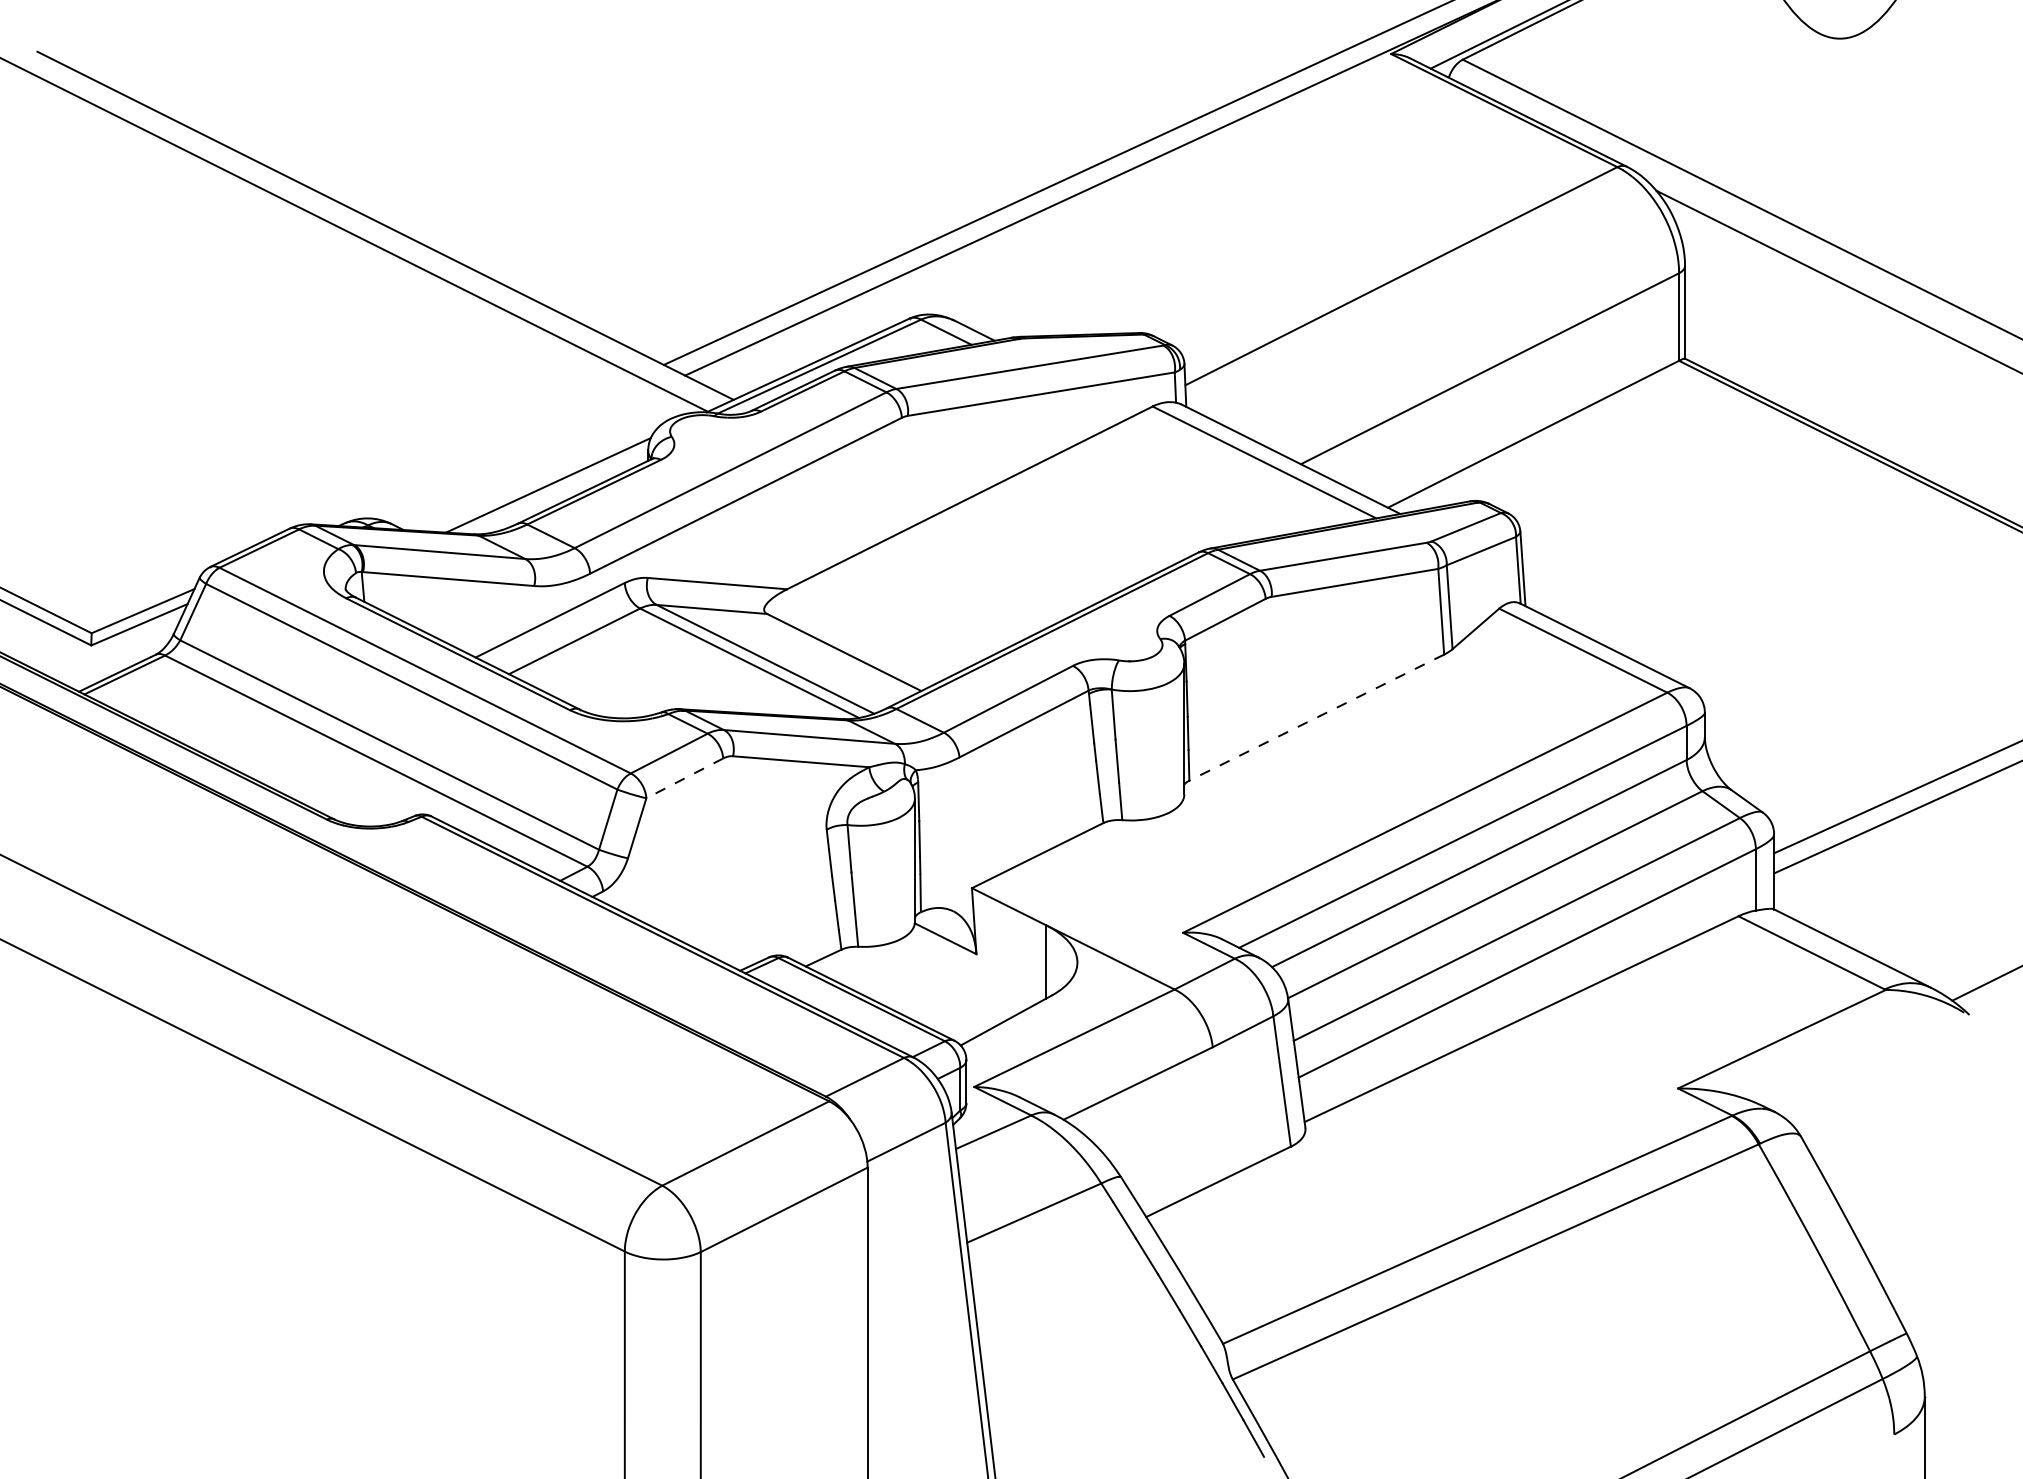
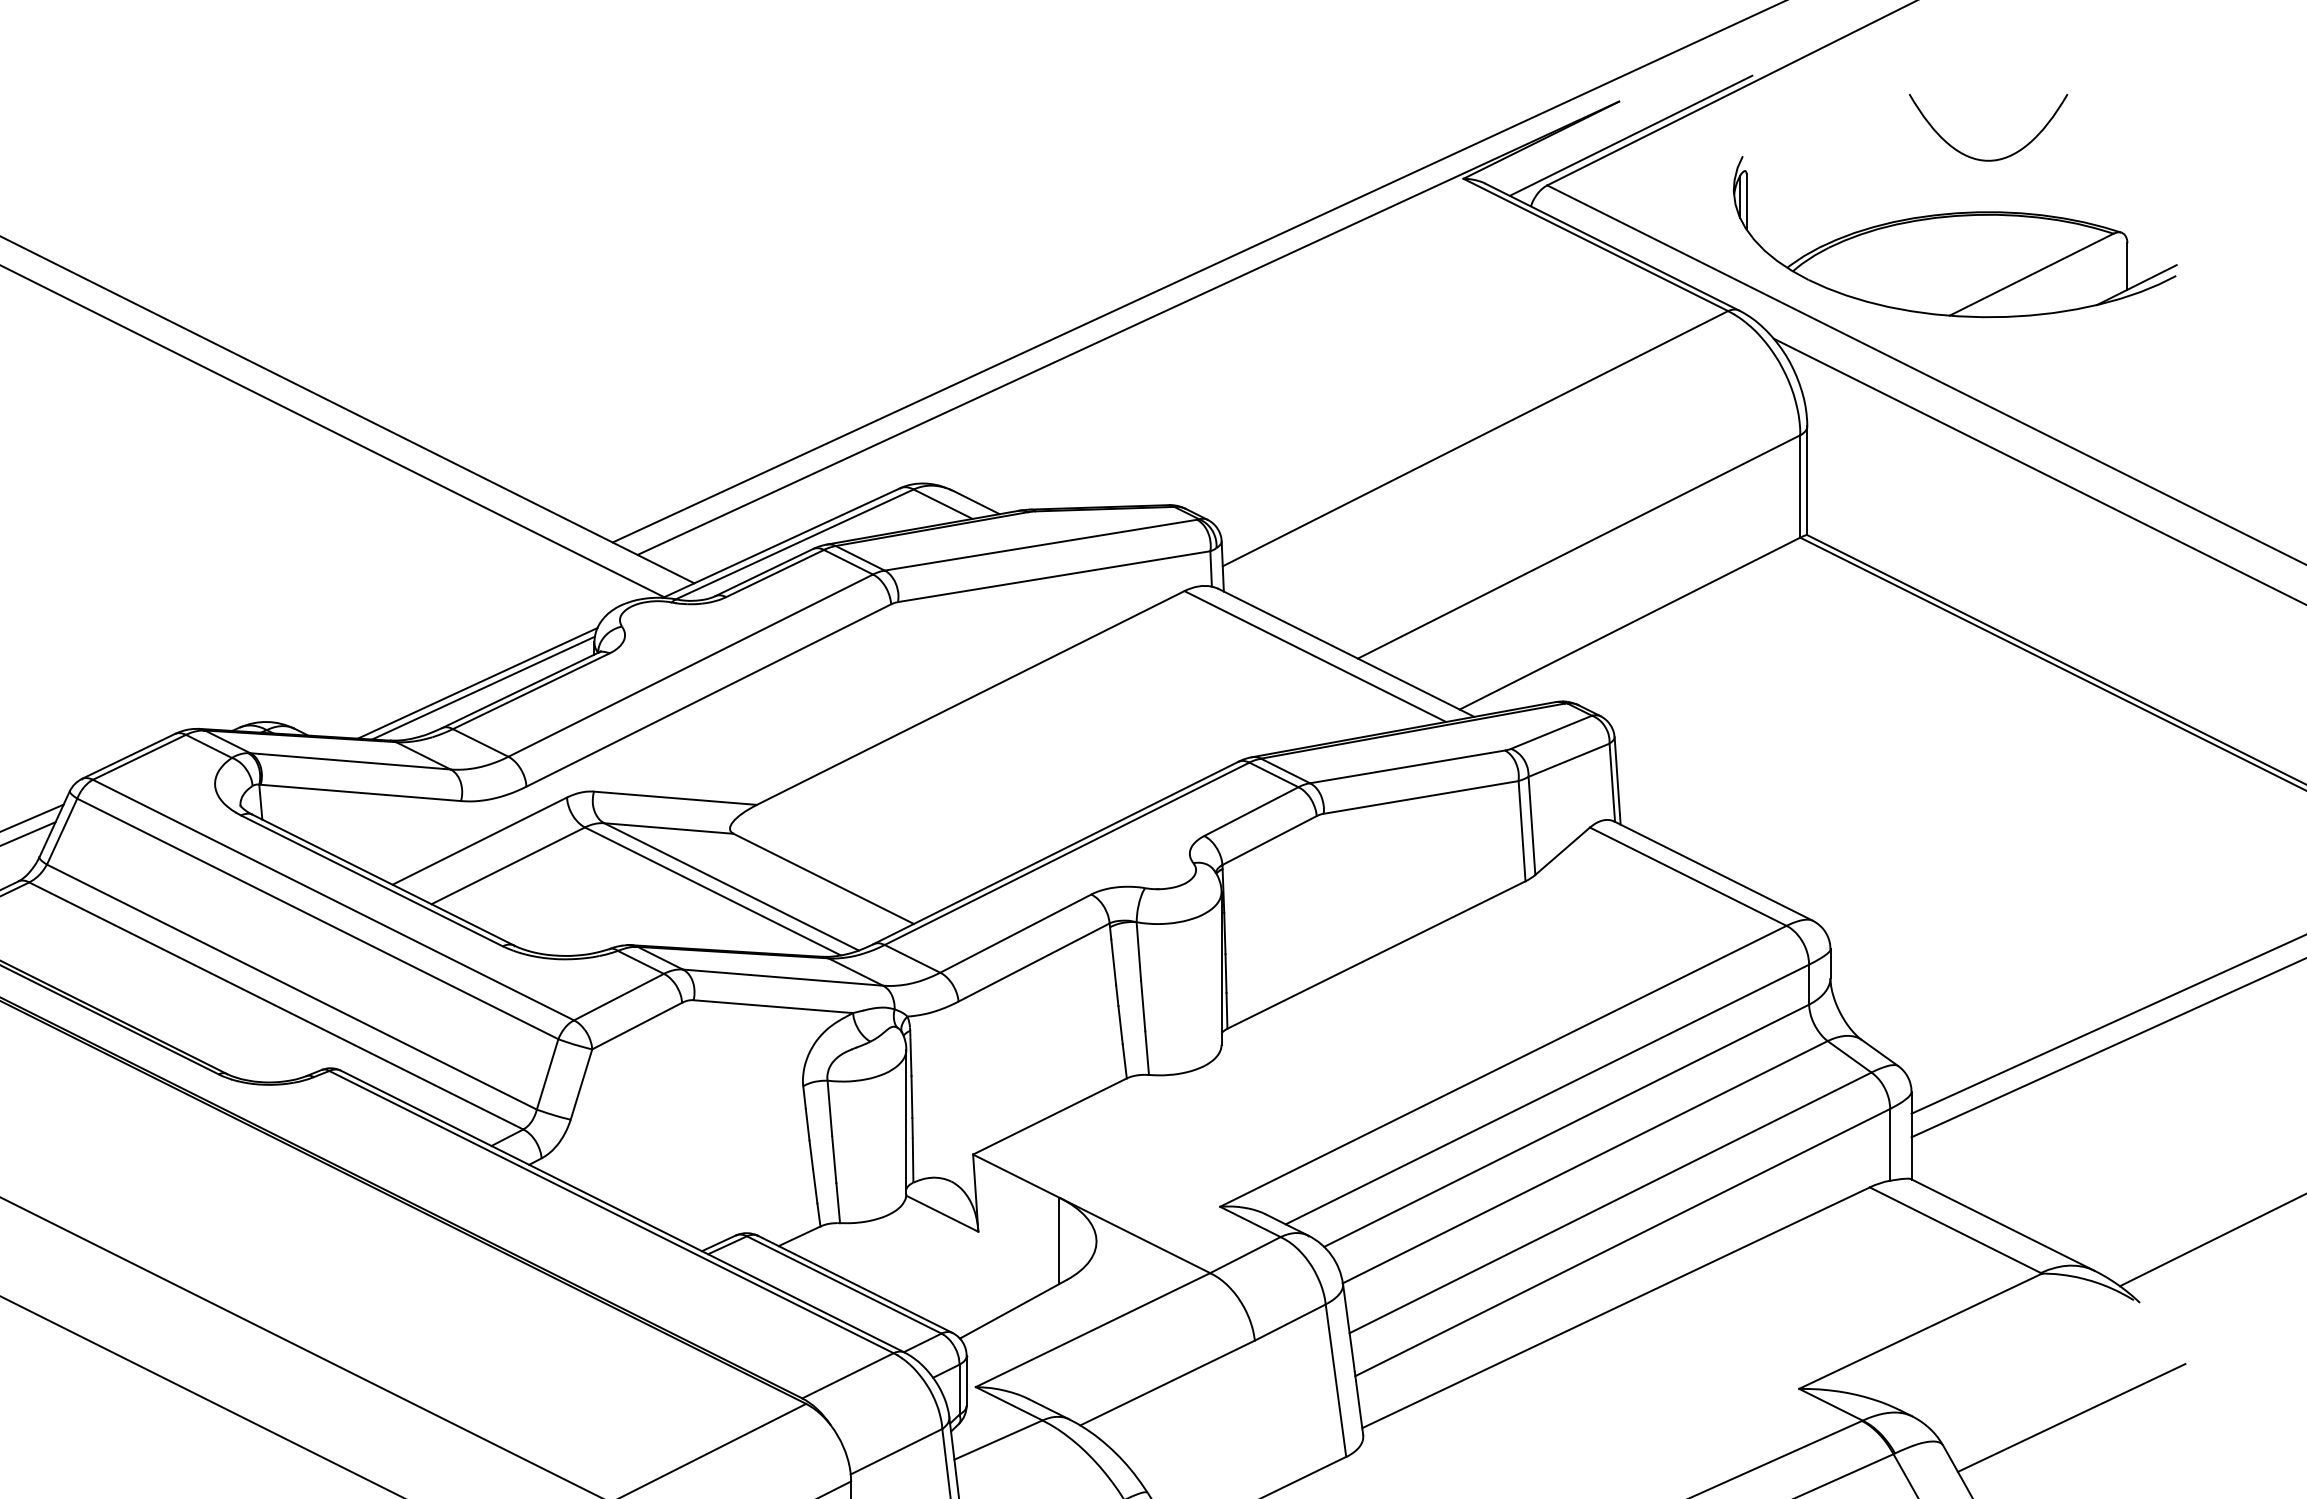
part: (1811, 103) -> (1955, 236), added
line: (553, 489) -> (483, 688), added
line: (1316, 717) -> (1376, 954), dashed -> solid
line: (684, 778) -> (636, 1026), dashed -> solid
line: (1910, 1113) -> (2071, 1418), added

